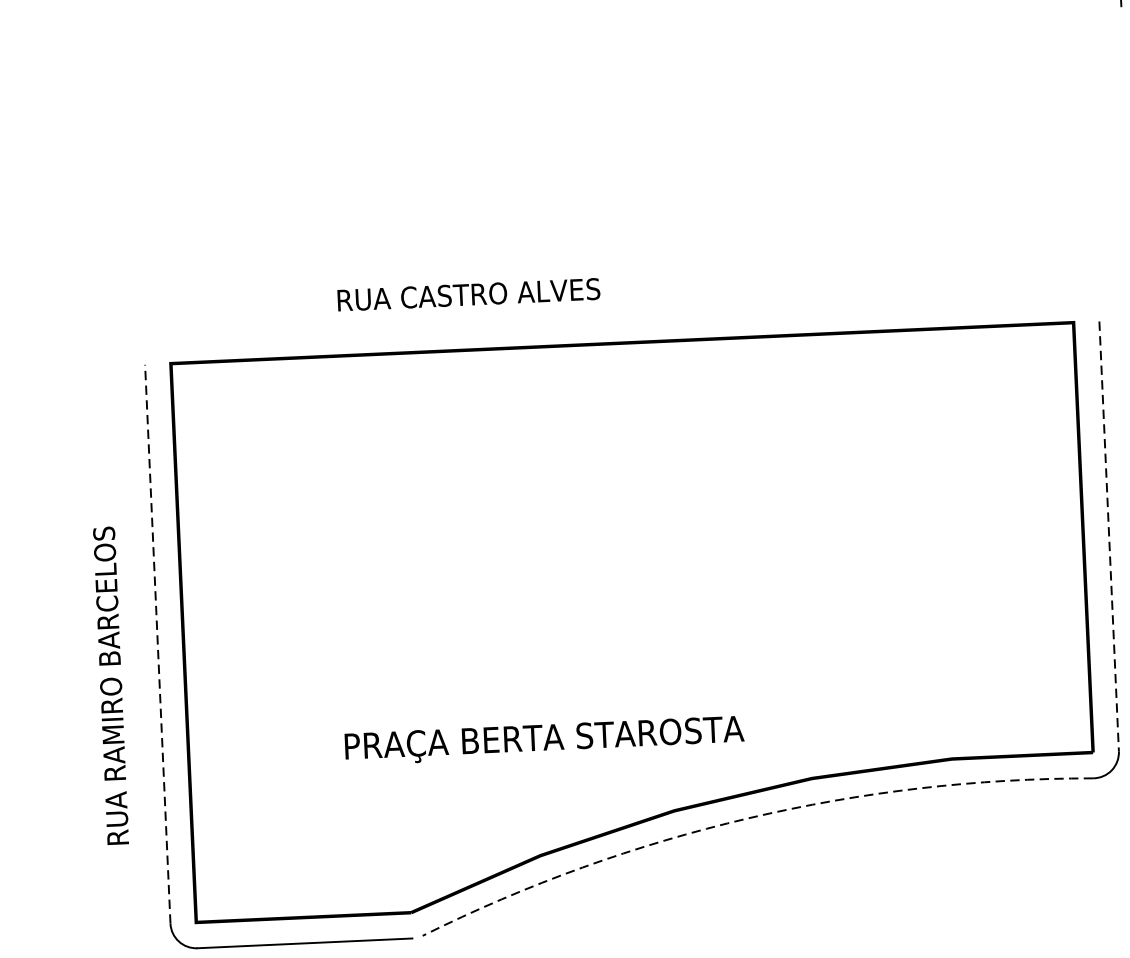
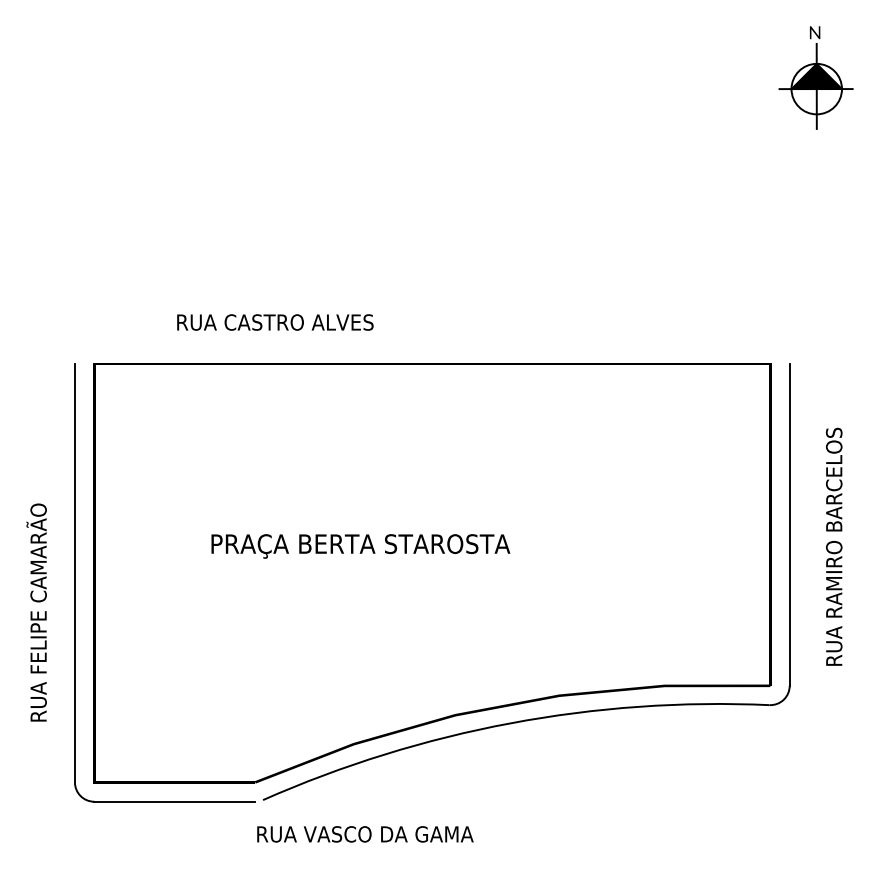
text: (469, 294) -> (275, 322), moved
line: (1108, 535) -> (789, 524), dashed -> solid
line: (157, 643) -> (74, 572), dashed -> solid
text: (106, 652) -> (36, 577), RUA RAMIRO BARCELOS -> RUA FELIPE CAMARÃO
text: (544, 740) -> (360, 546), moved
arc: (748, 818) -> (510, 723), dashed -> solid

